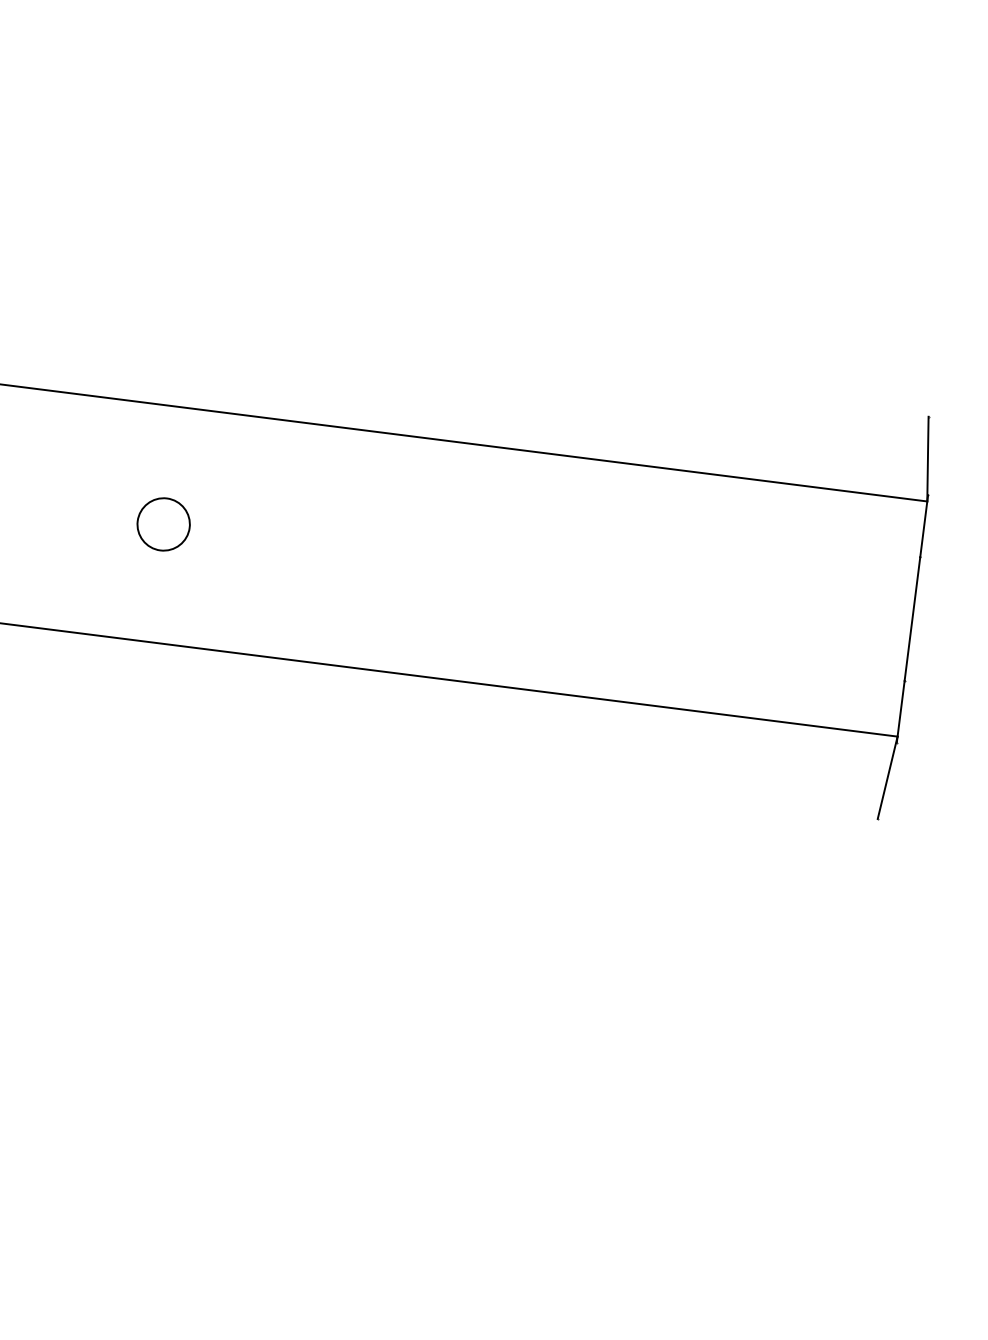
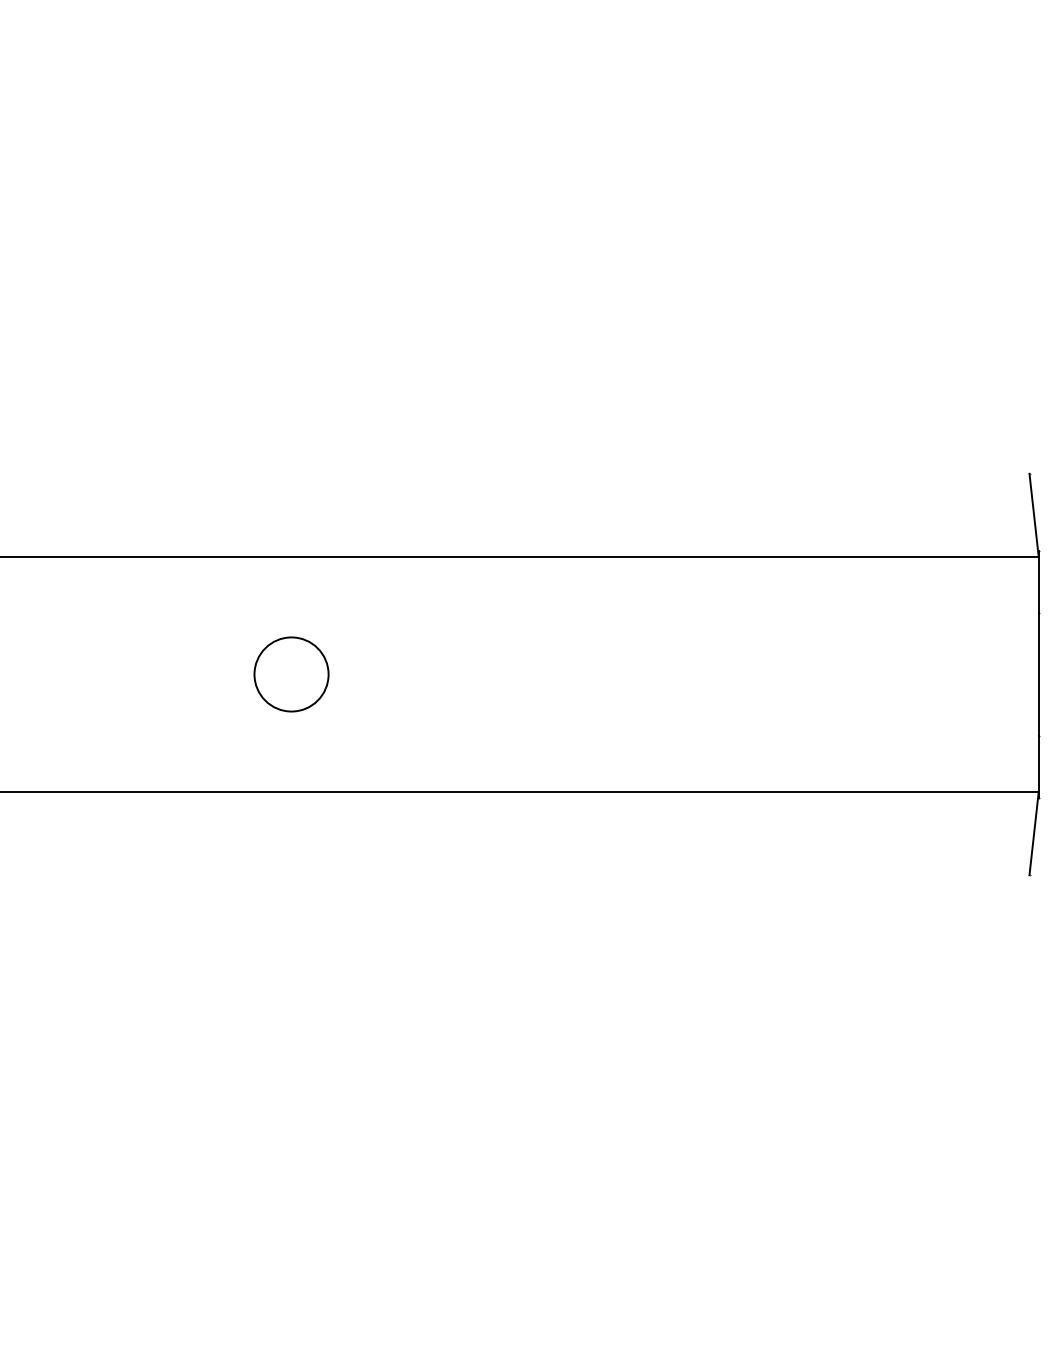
circle: (163, 524) -> (291, 674), size x1.43

